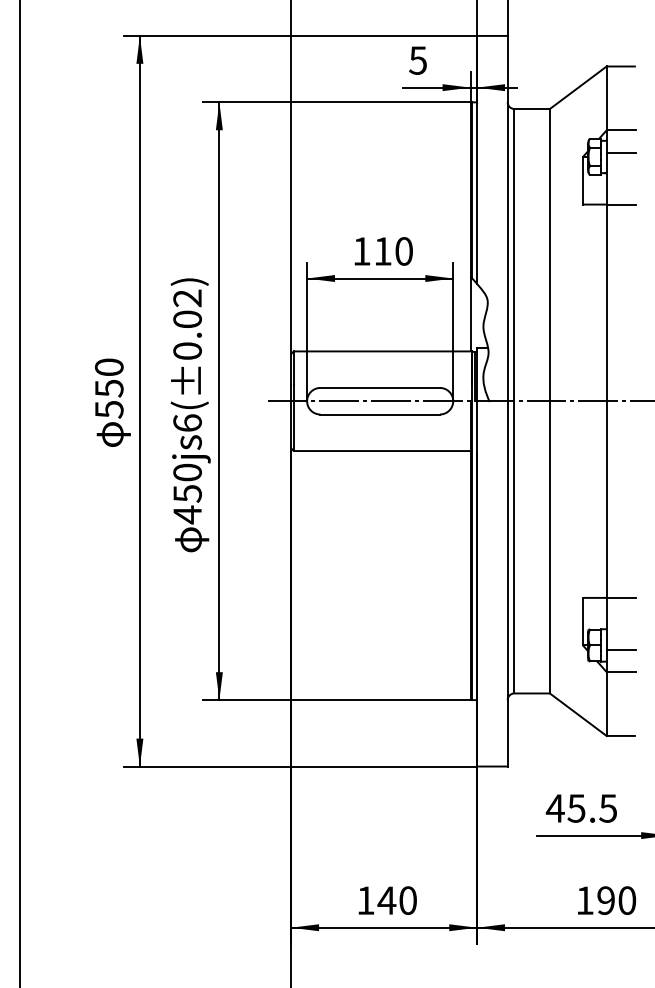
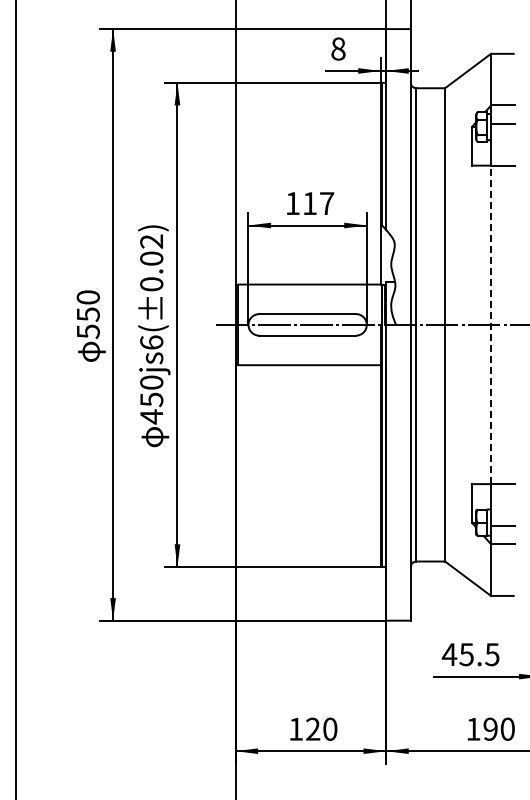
text: (418, 59) -> (338, 48), 5 -> 8
text: (404, 251) -> (327, 203), 110 -> 117
line: (607, 400) -> (491, 324), solid -> dashed
text: (386, 899) -> (312, 728), 140 -> 120

